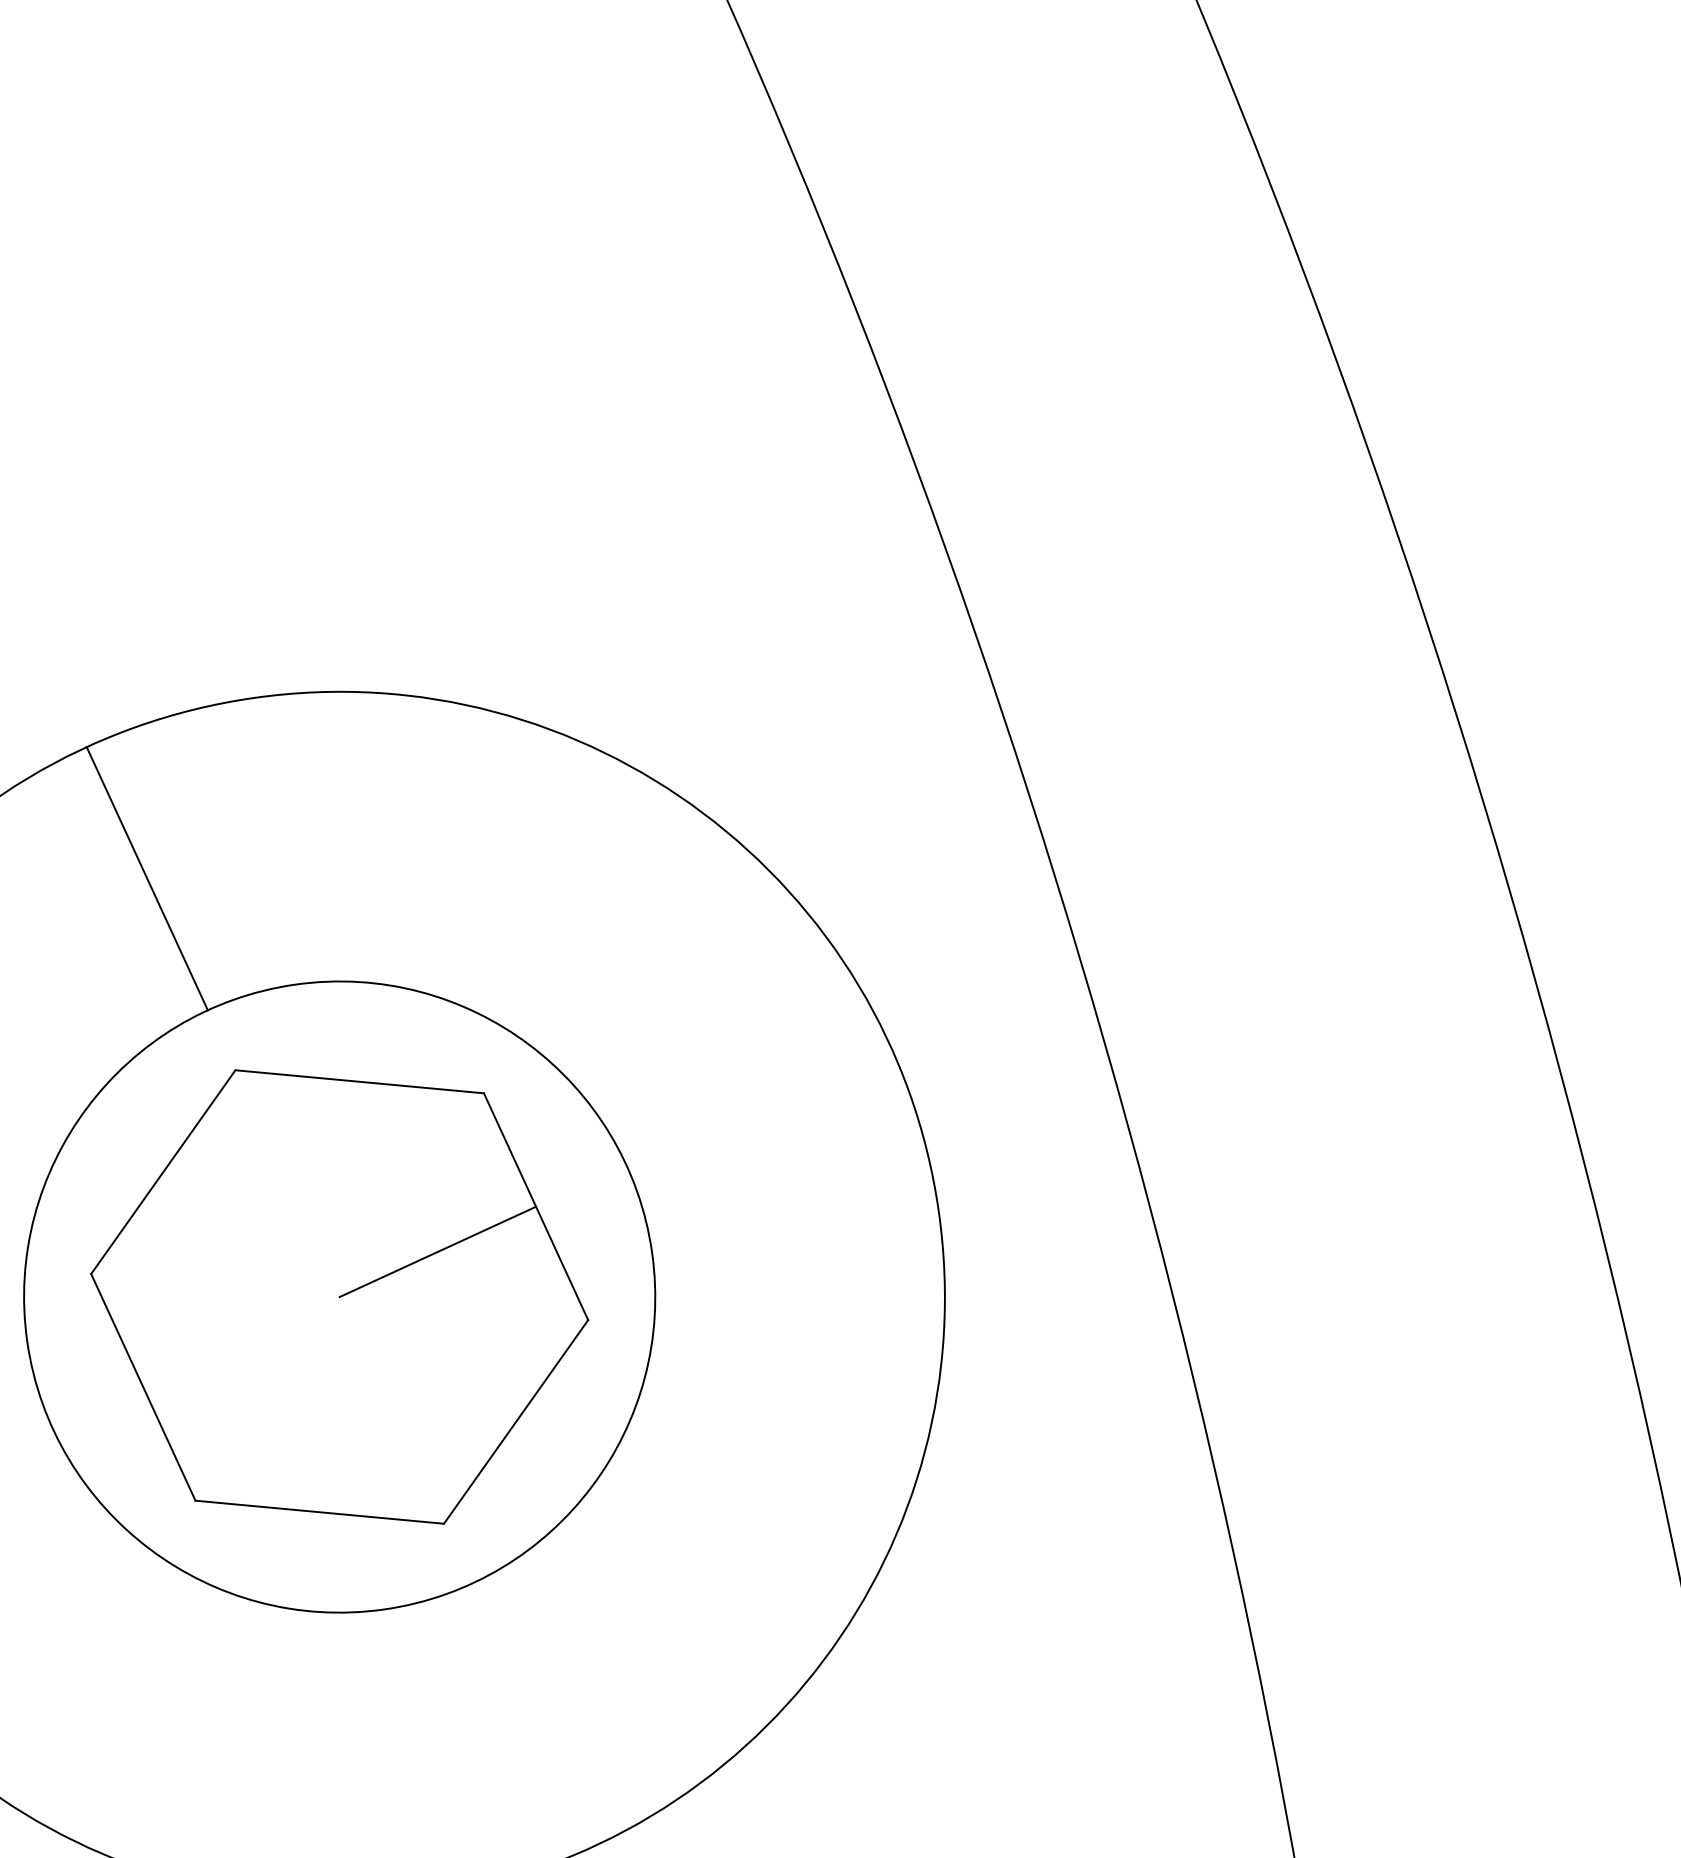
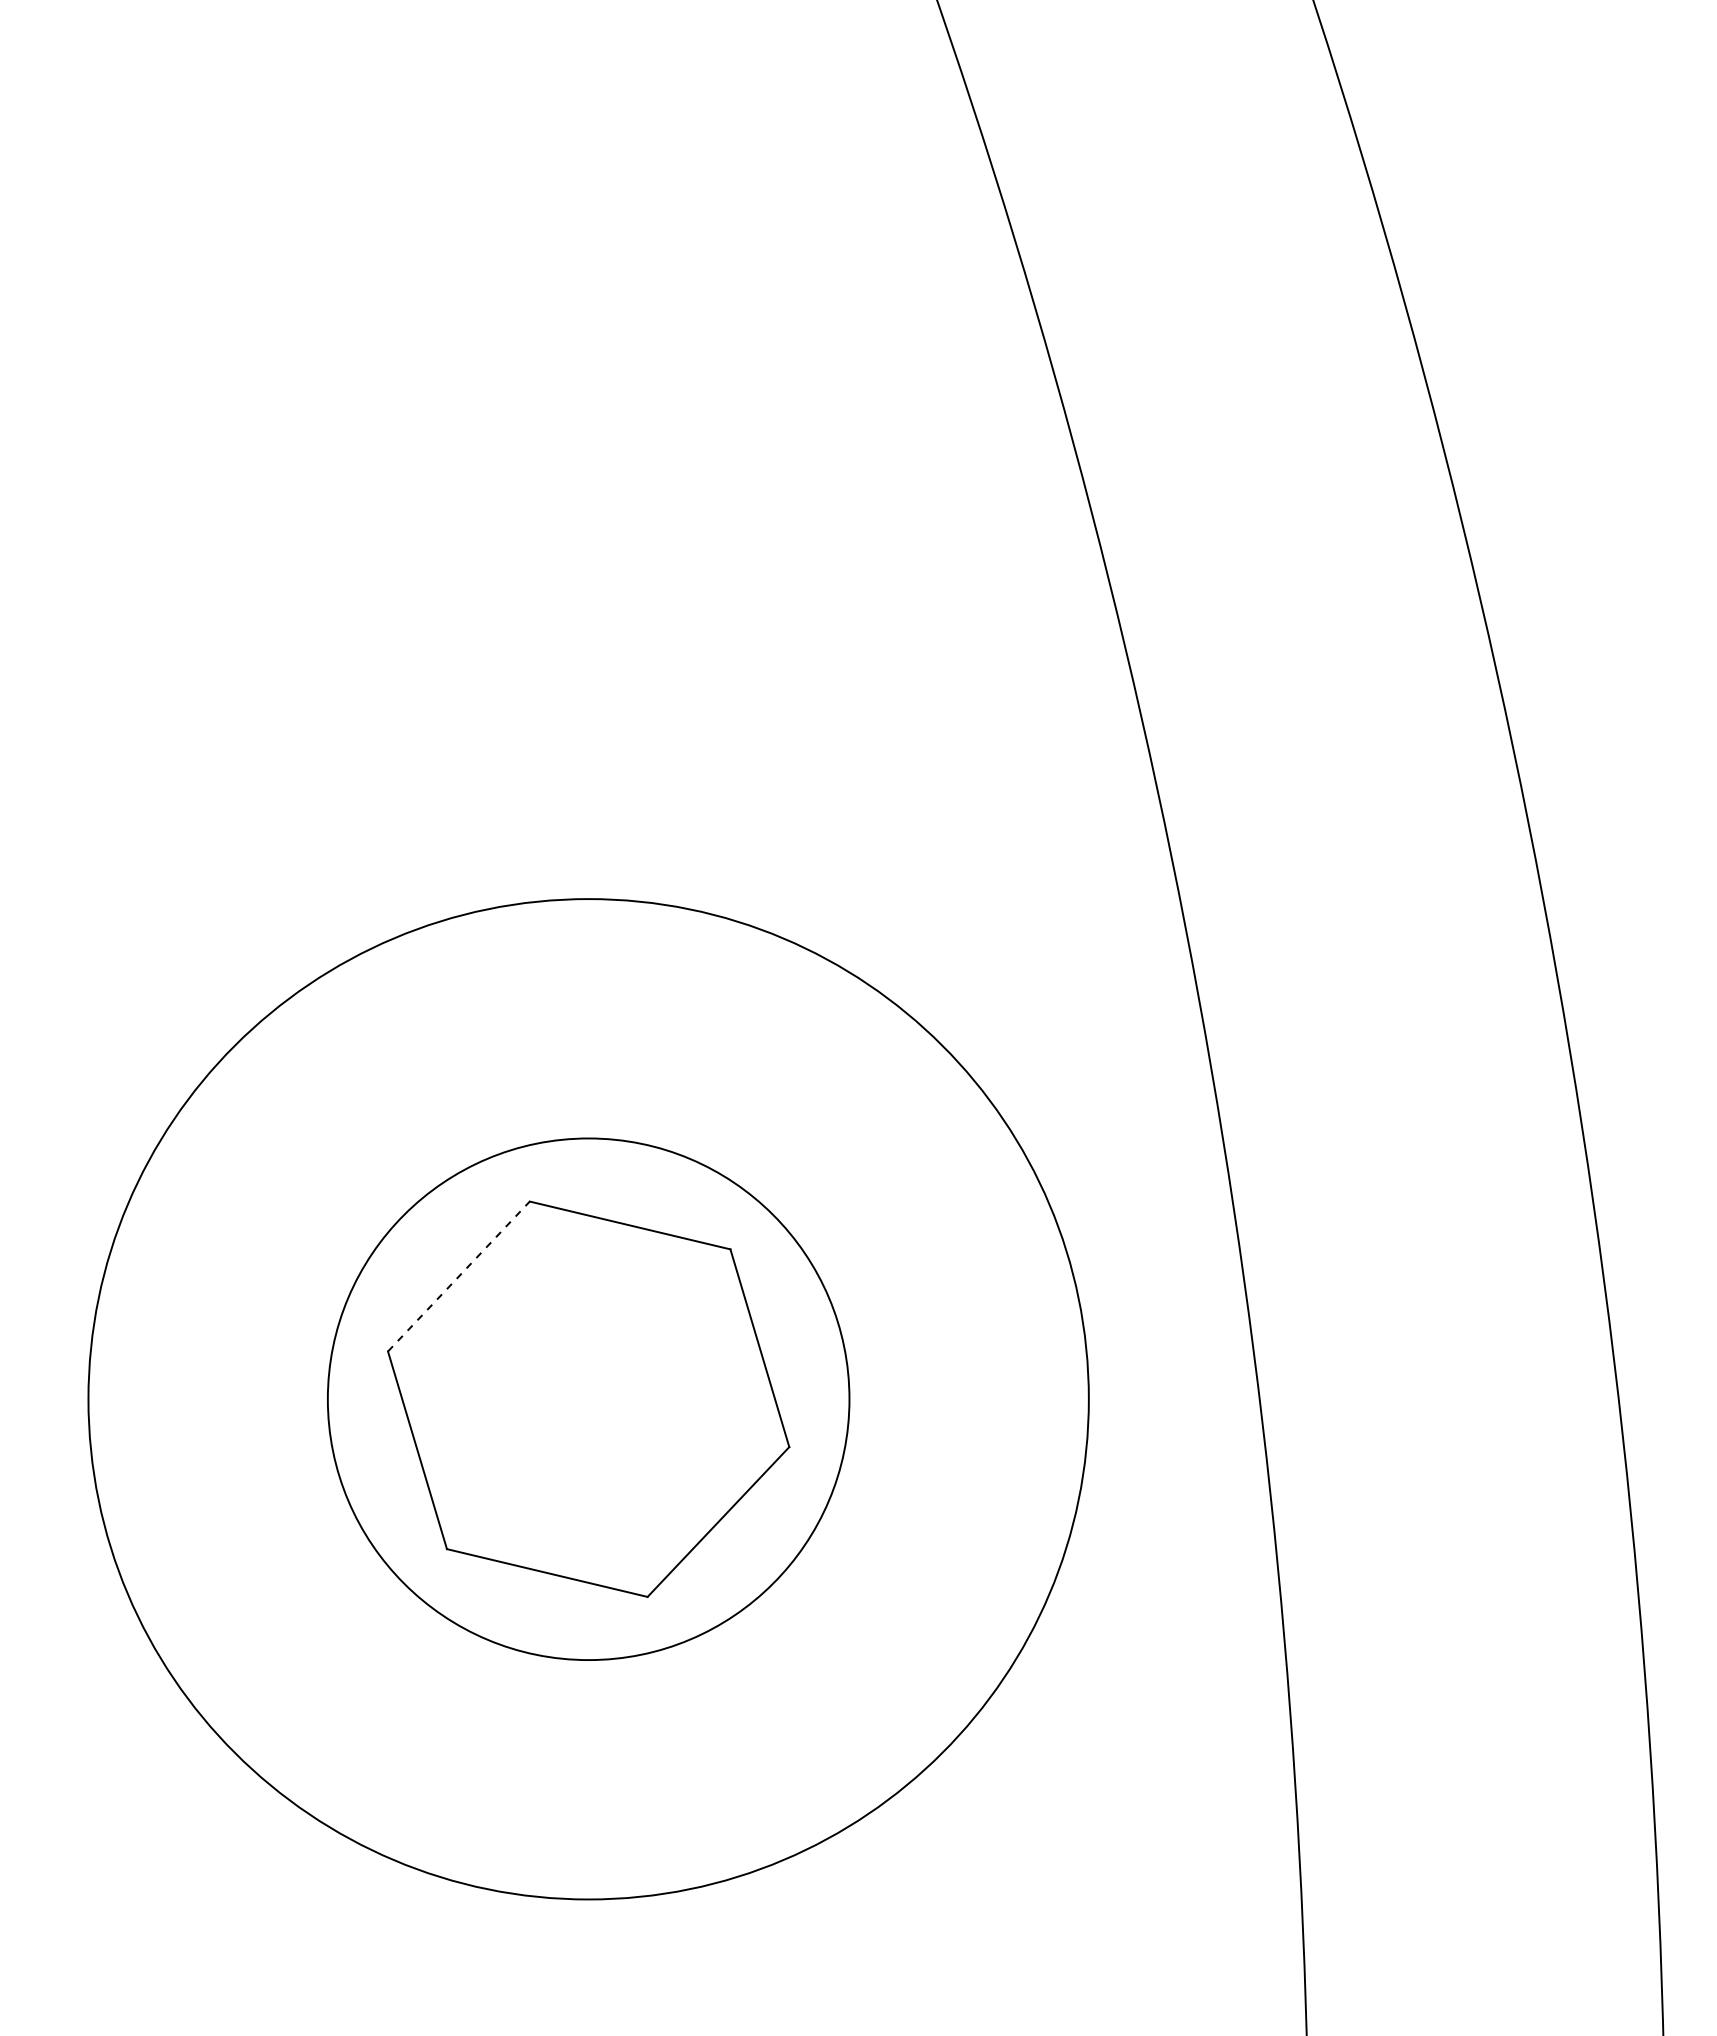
line: (146, 878) -> (479, 1034), removed
line: (164, 1172) -> (459, 1276), solid -> dashed
line: (436, 1251) -> (673, 1373), removed

